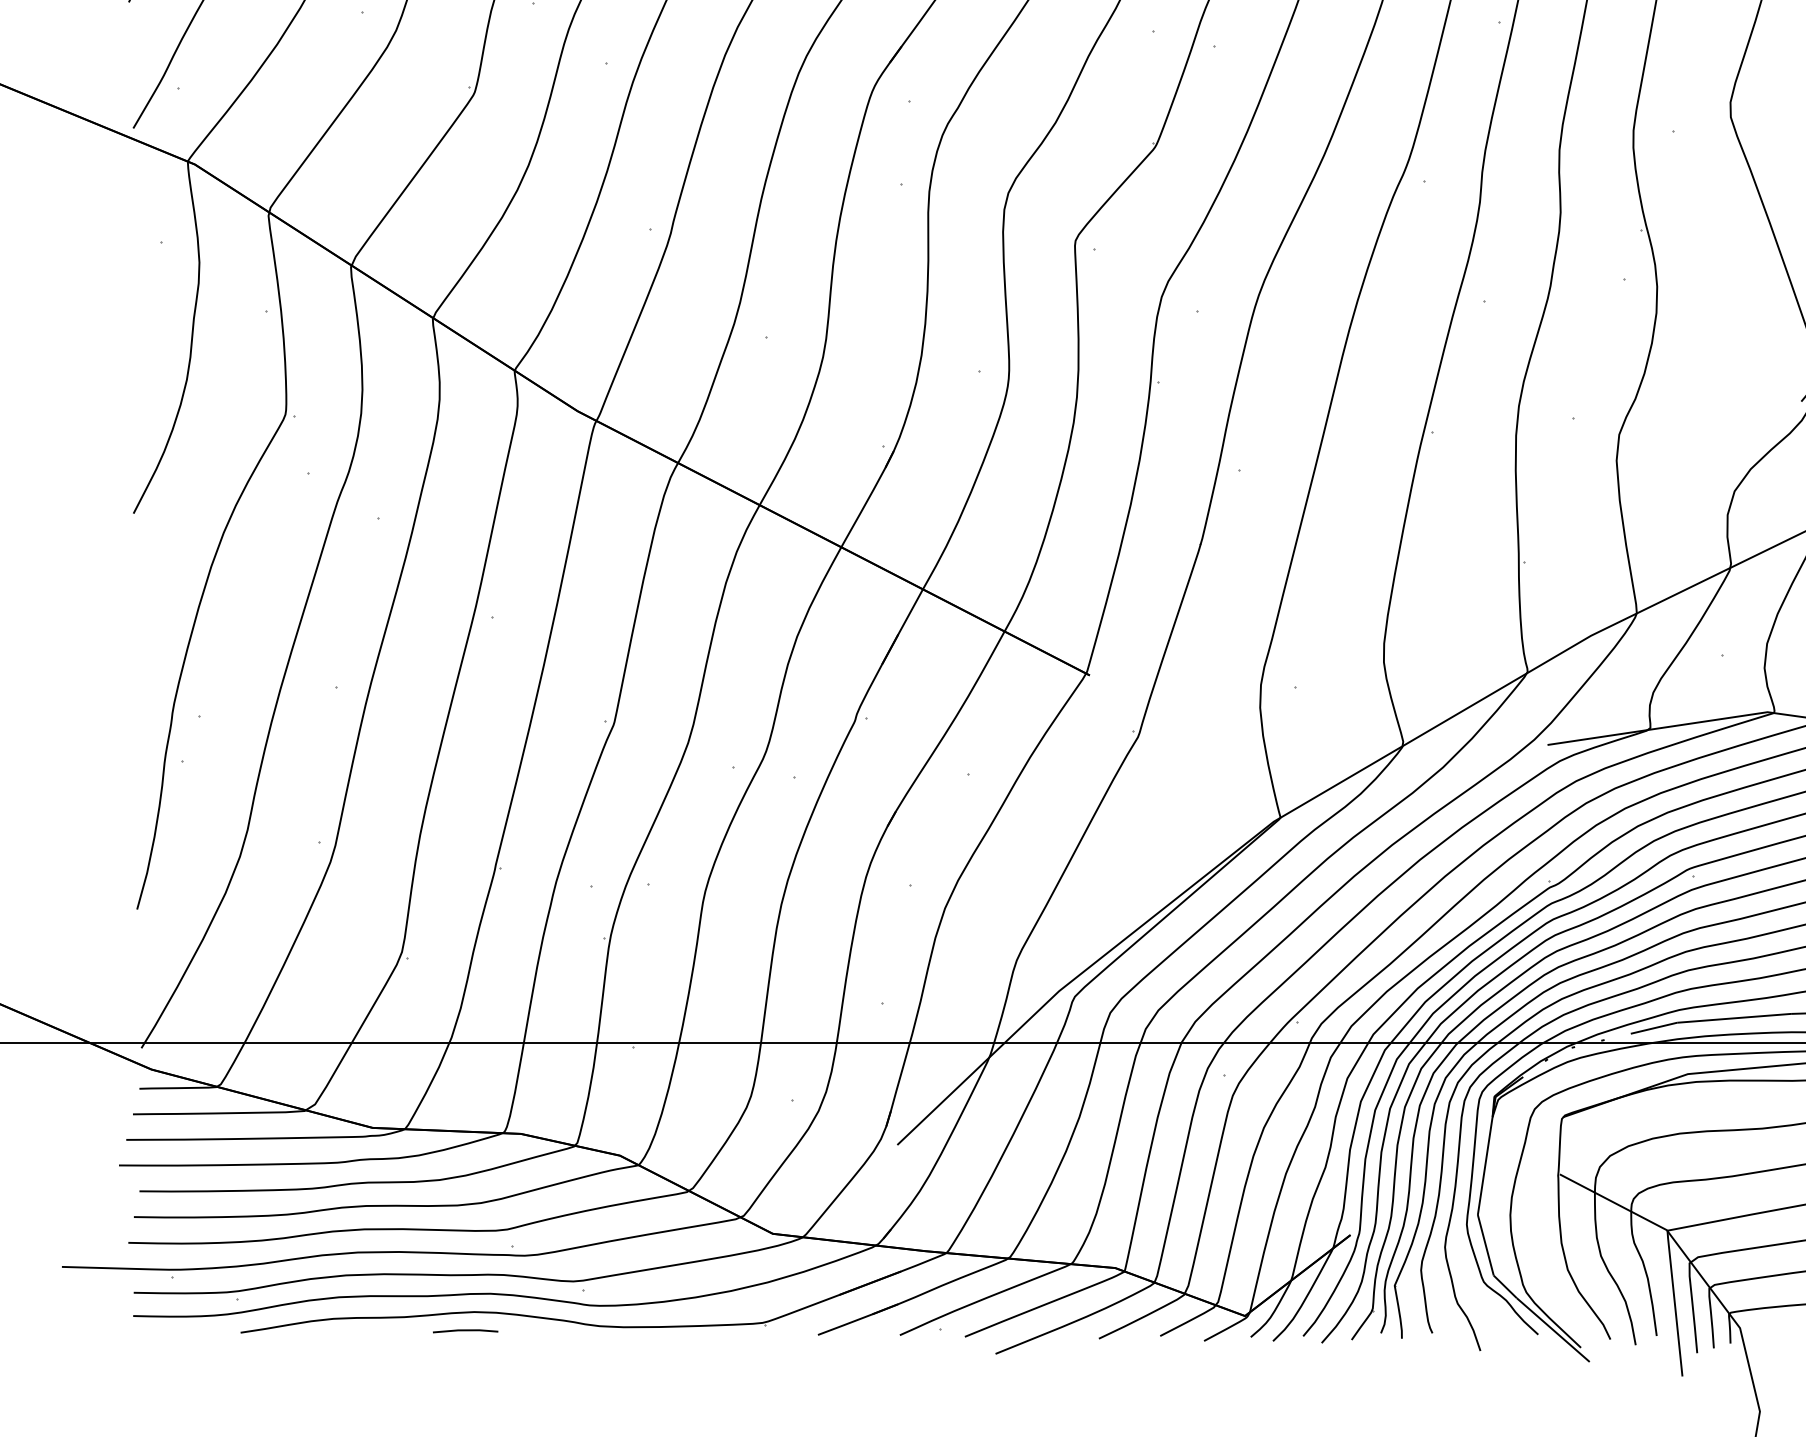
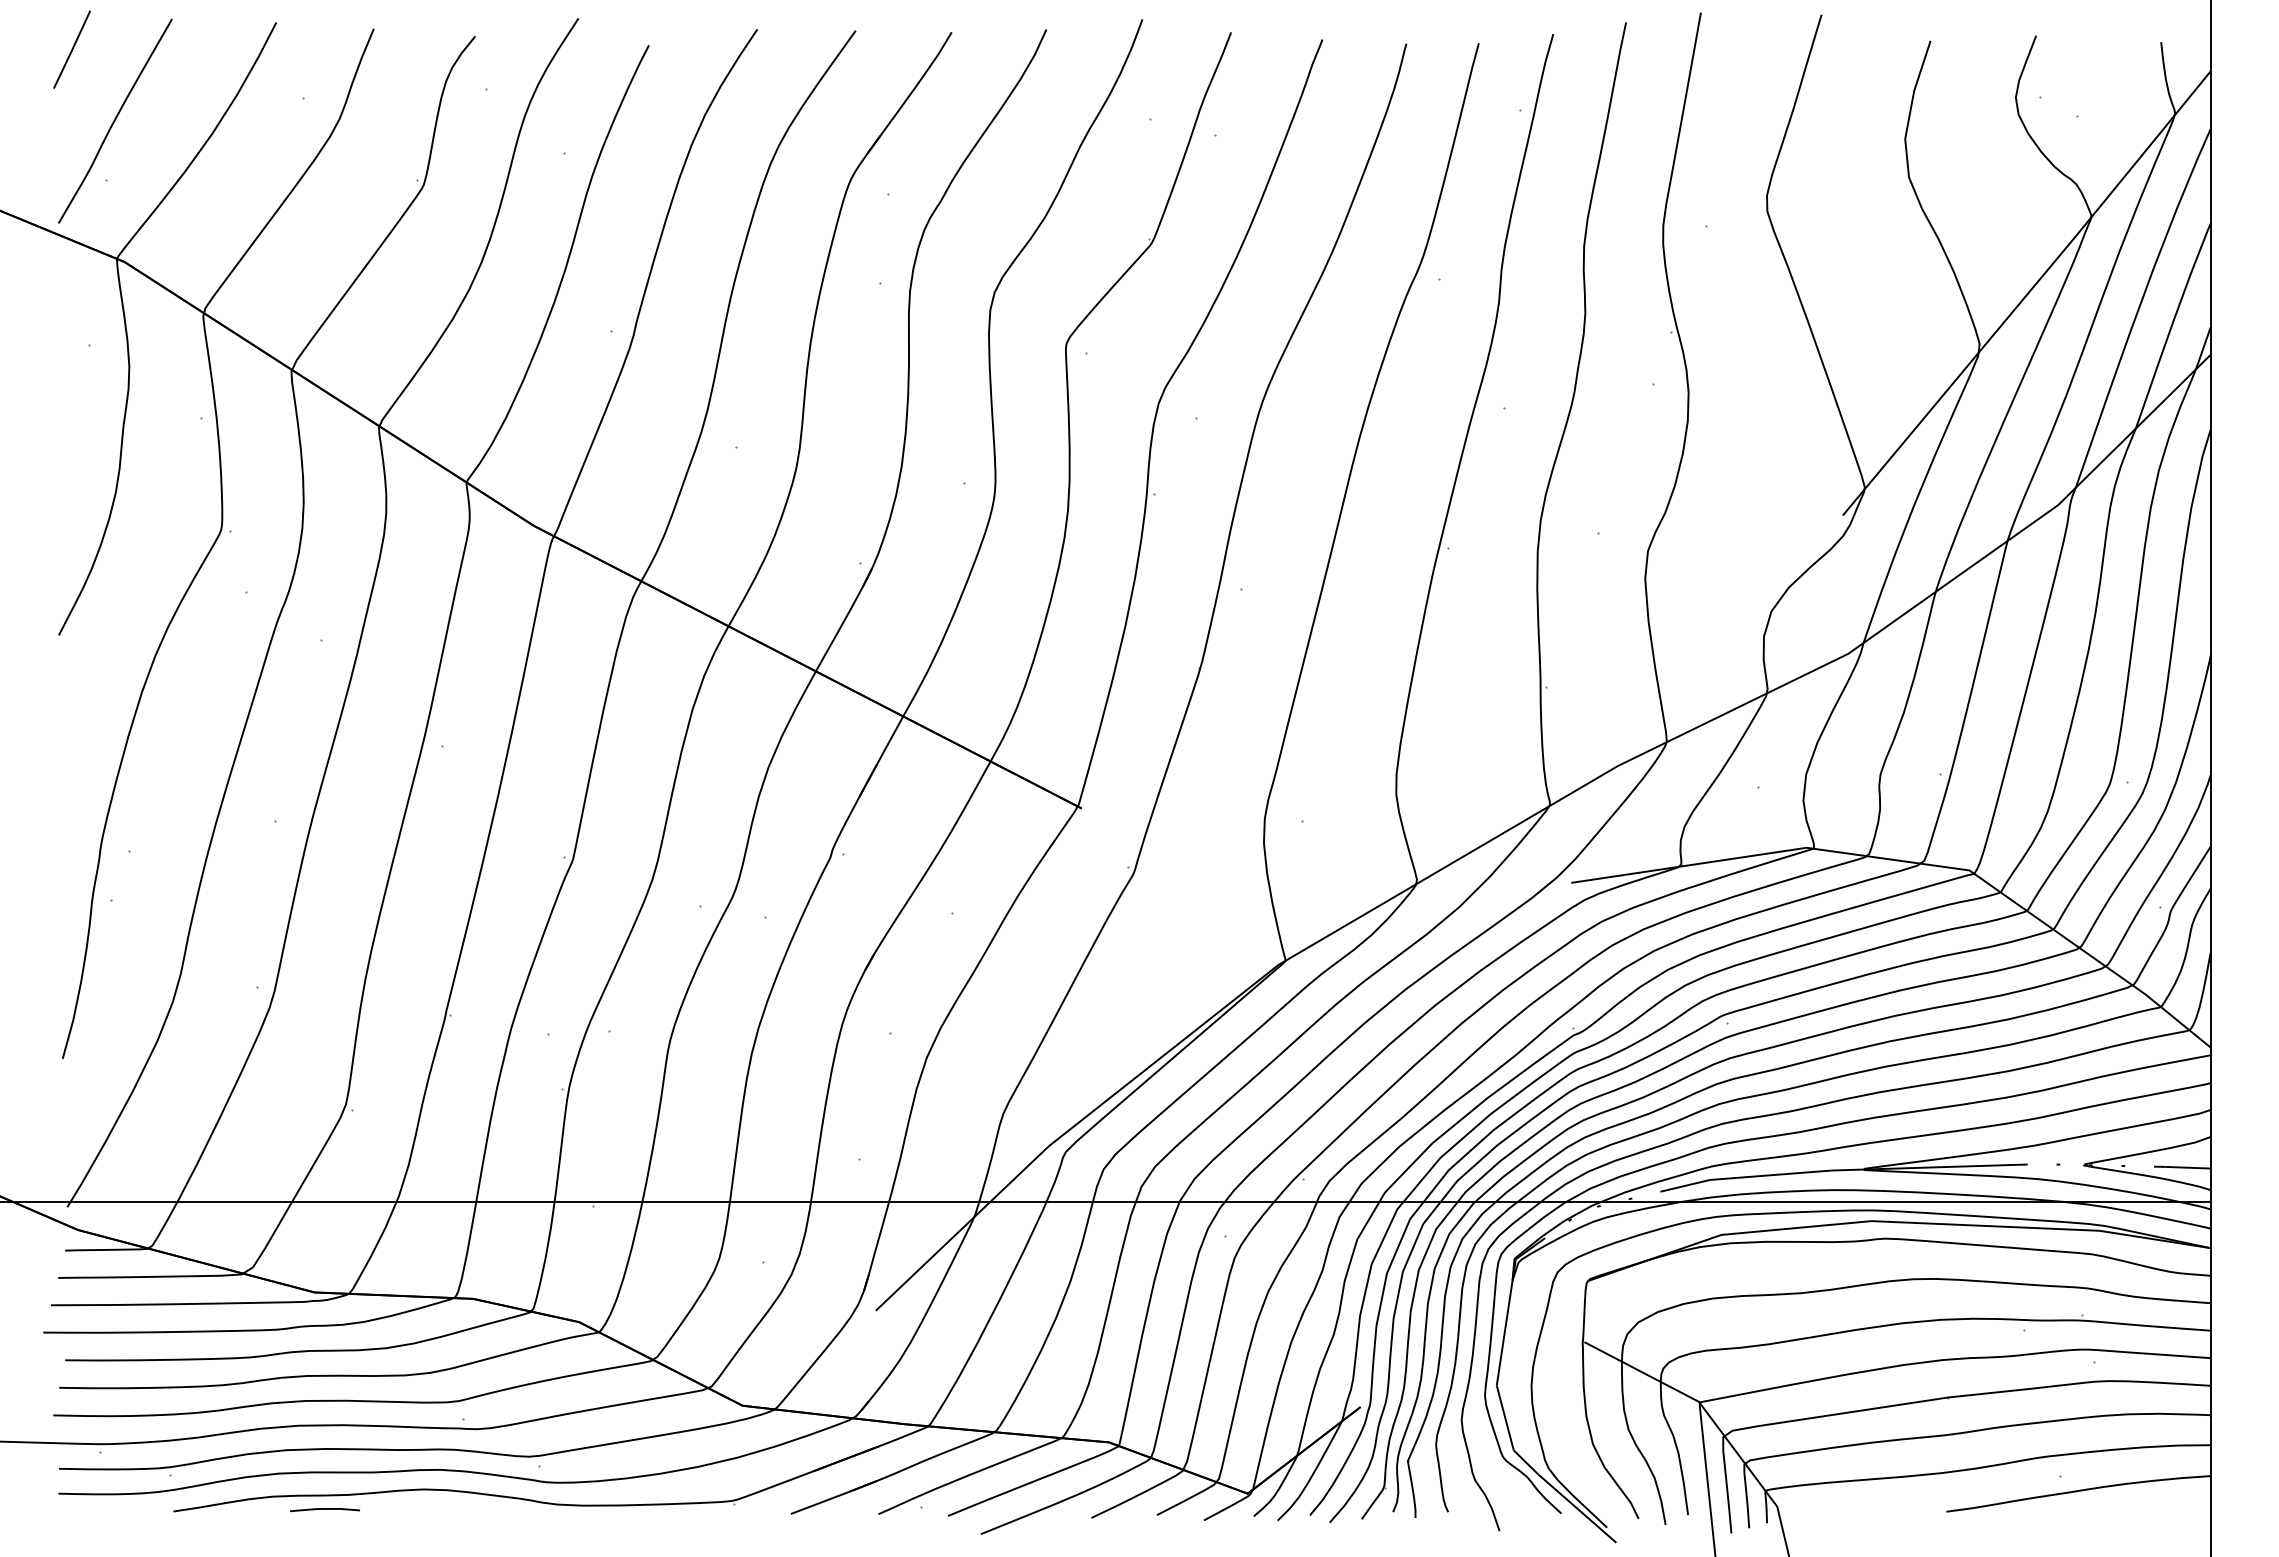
line: (465, 1330) -> (324, 1509), moved

